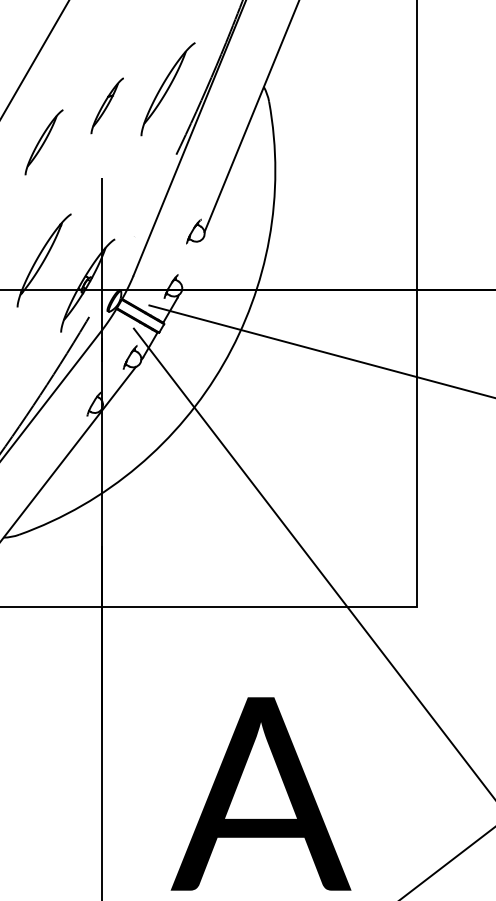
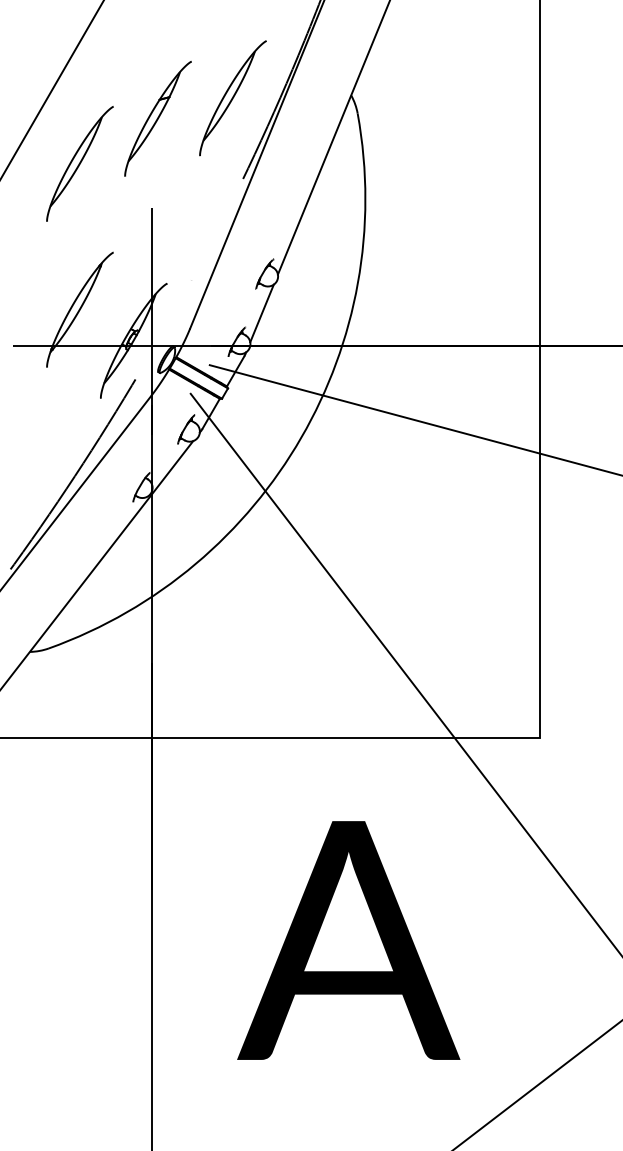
part: (107, 105) -> (157, 118), size x1.67
part: (43, 142) -> (79, 163), size x1.43
line: (191, 263) -> (261, 313), added
text: (260, 793) -> (348, 940), moved

